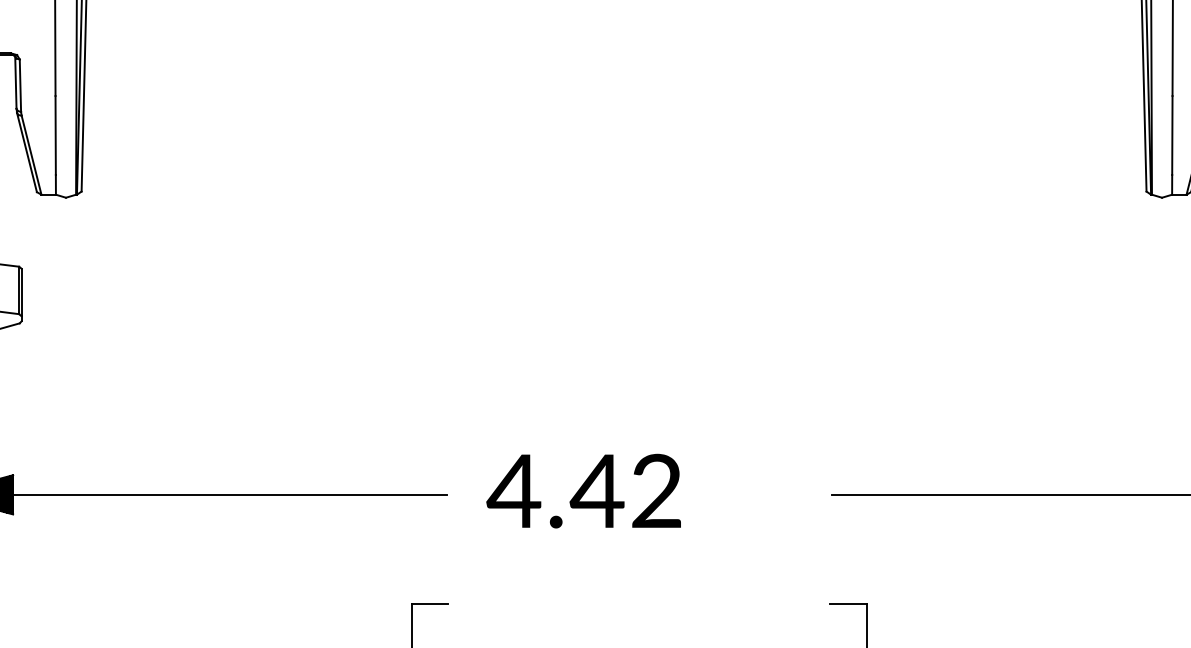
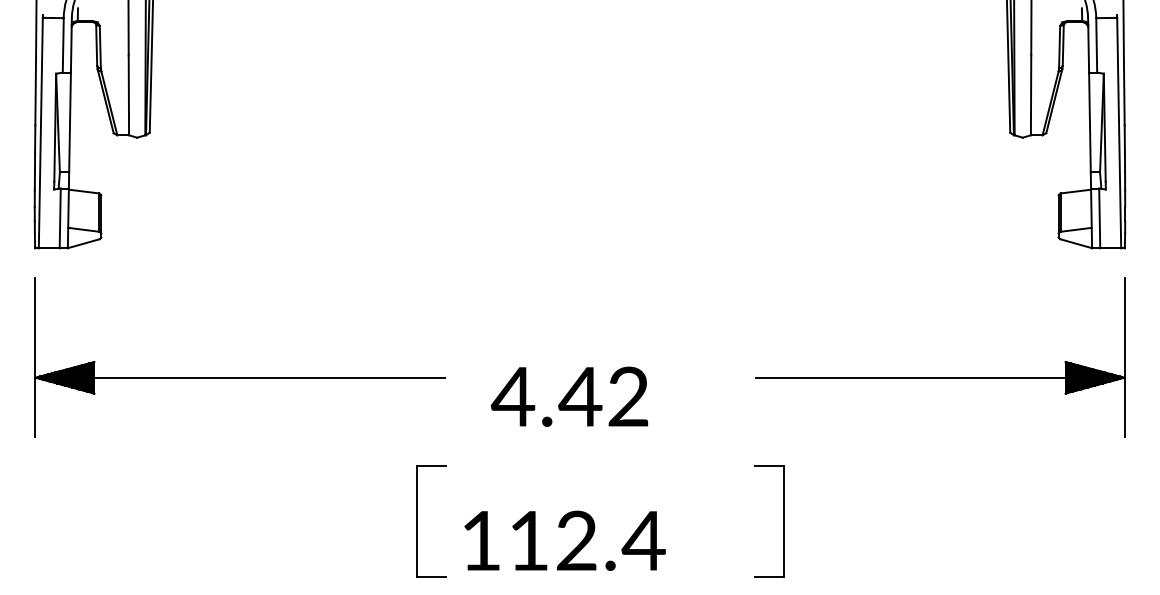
text: (583, 490) -> (569, 396), moved

